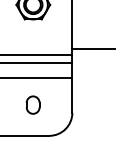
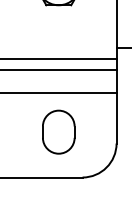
part: (32, 104) -> (57, 131), size x1.67

